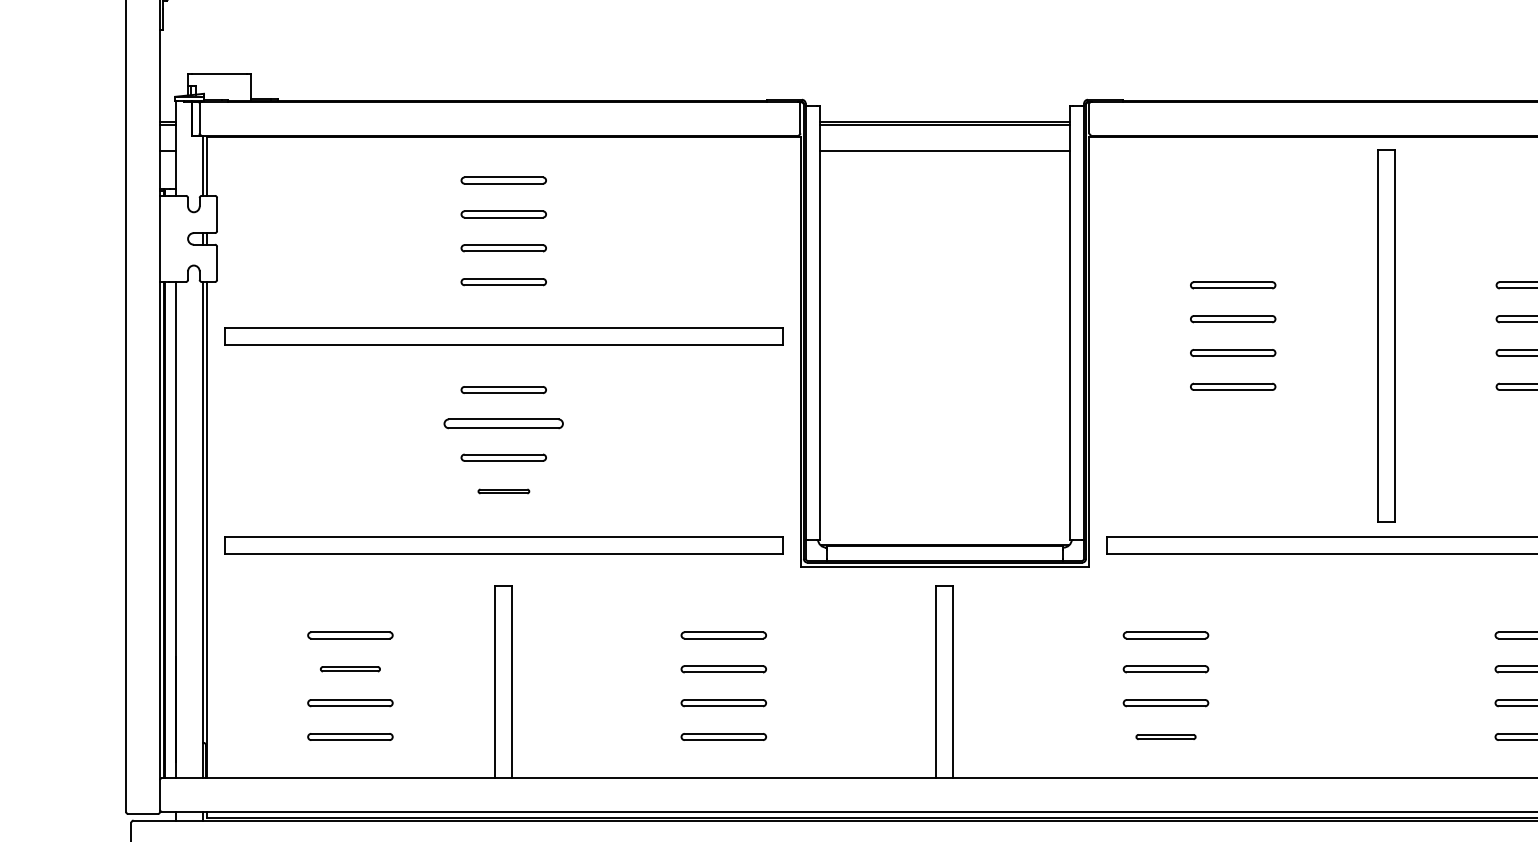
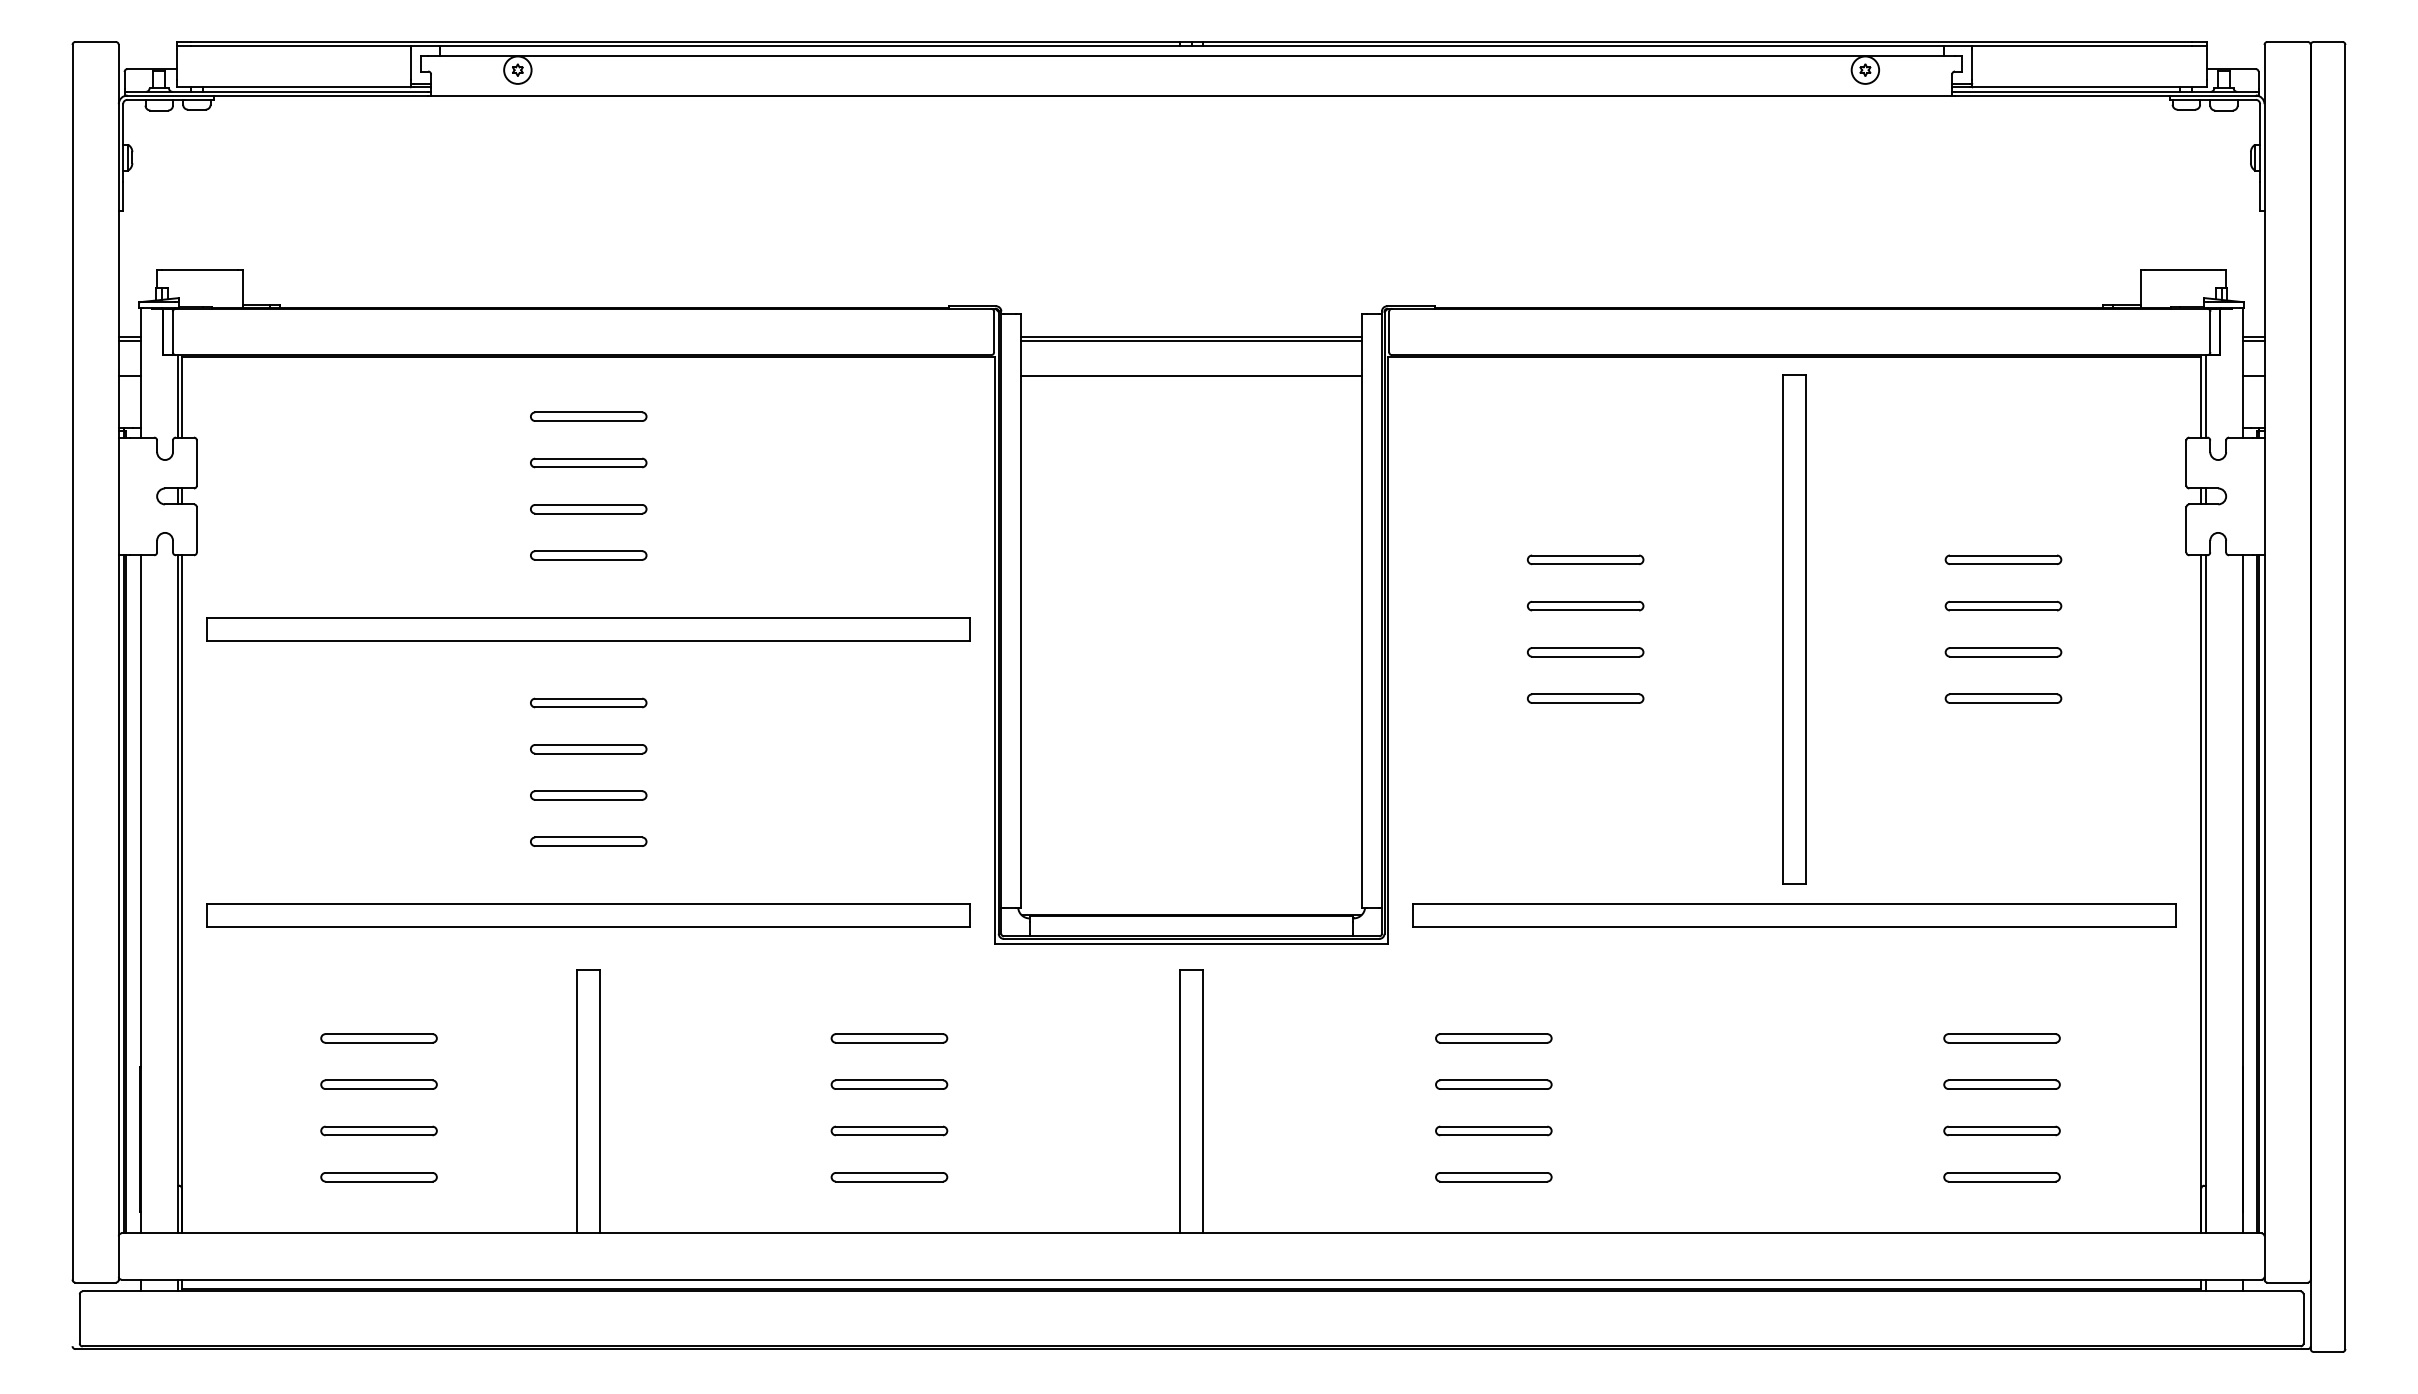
part: (503, 424) -> (588, 749), size x0.71
part: (503, 491) -> (588, 841), size x1.67
part: (350, 669) -> (378, 1084), size x1.43
part: (1165, 737) -> (1493, 1177), size x1.43

